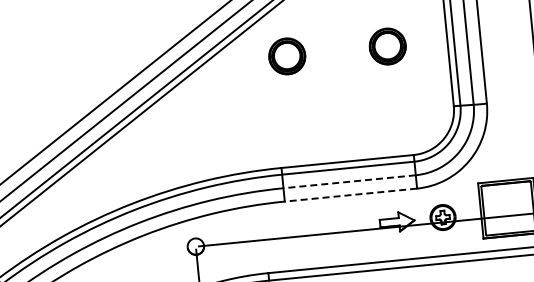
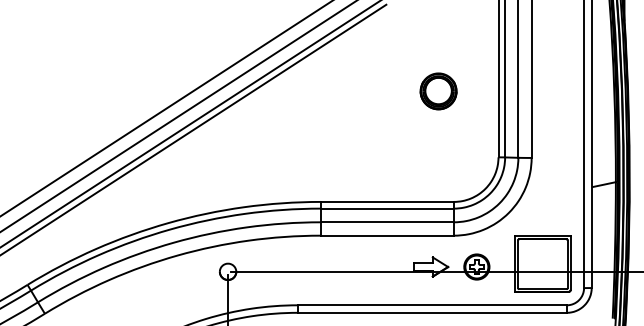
part: (287, 56) -> (337, 91), removed
line: (348, 182) -> (386, 222), dashed -> solid
line: (350, 194) -> (386, 235), dashed -> solid

